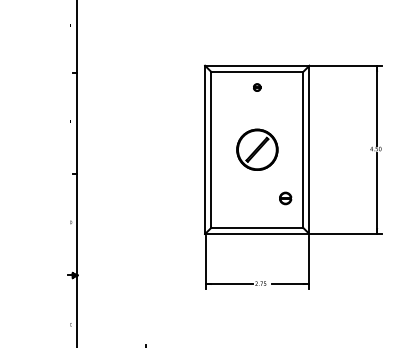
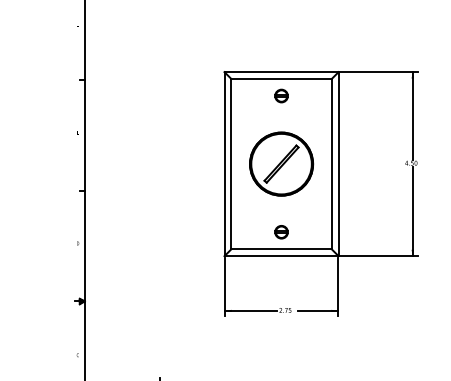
part: (257, 87) -> (281, 95), size x1.67
part: (257, 149) -> (281, 163), size x1.43
part: (285, 198) -> (281, 232), moved

